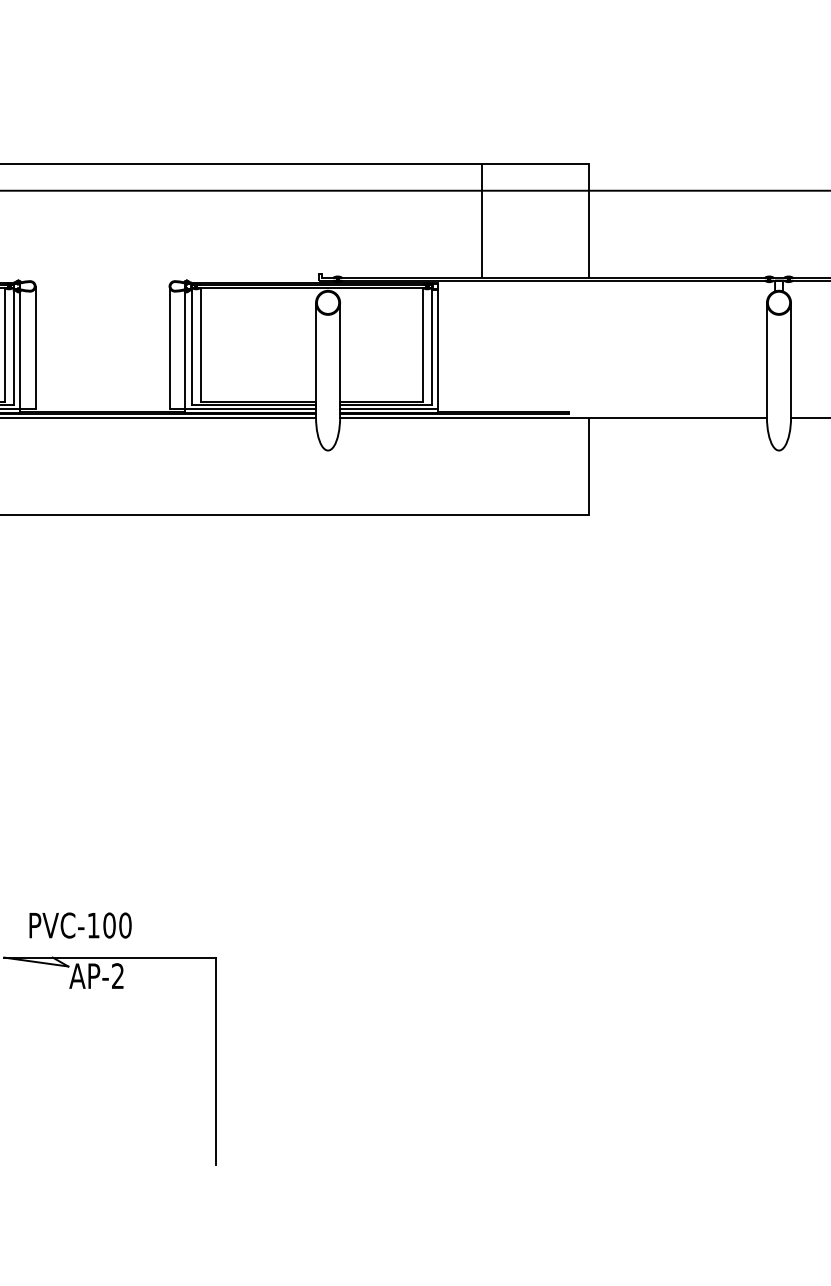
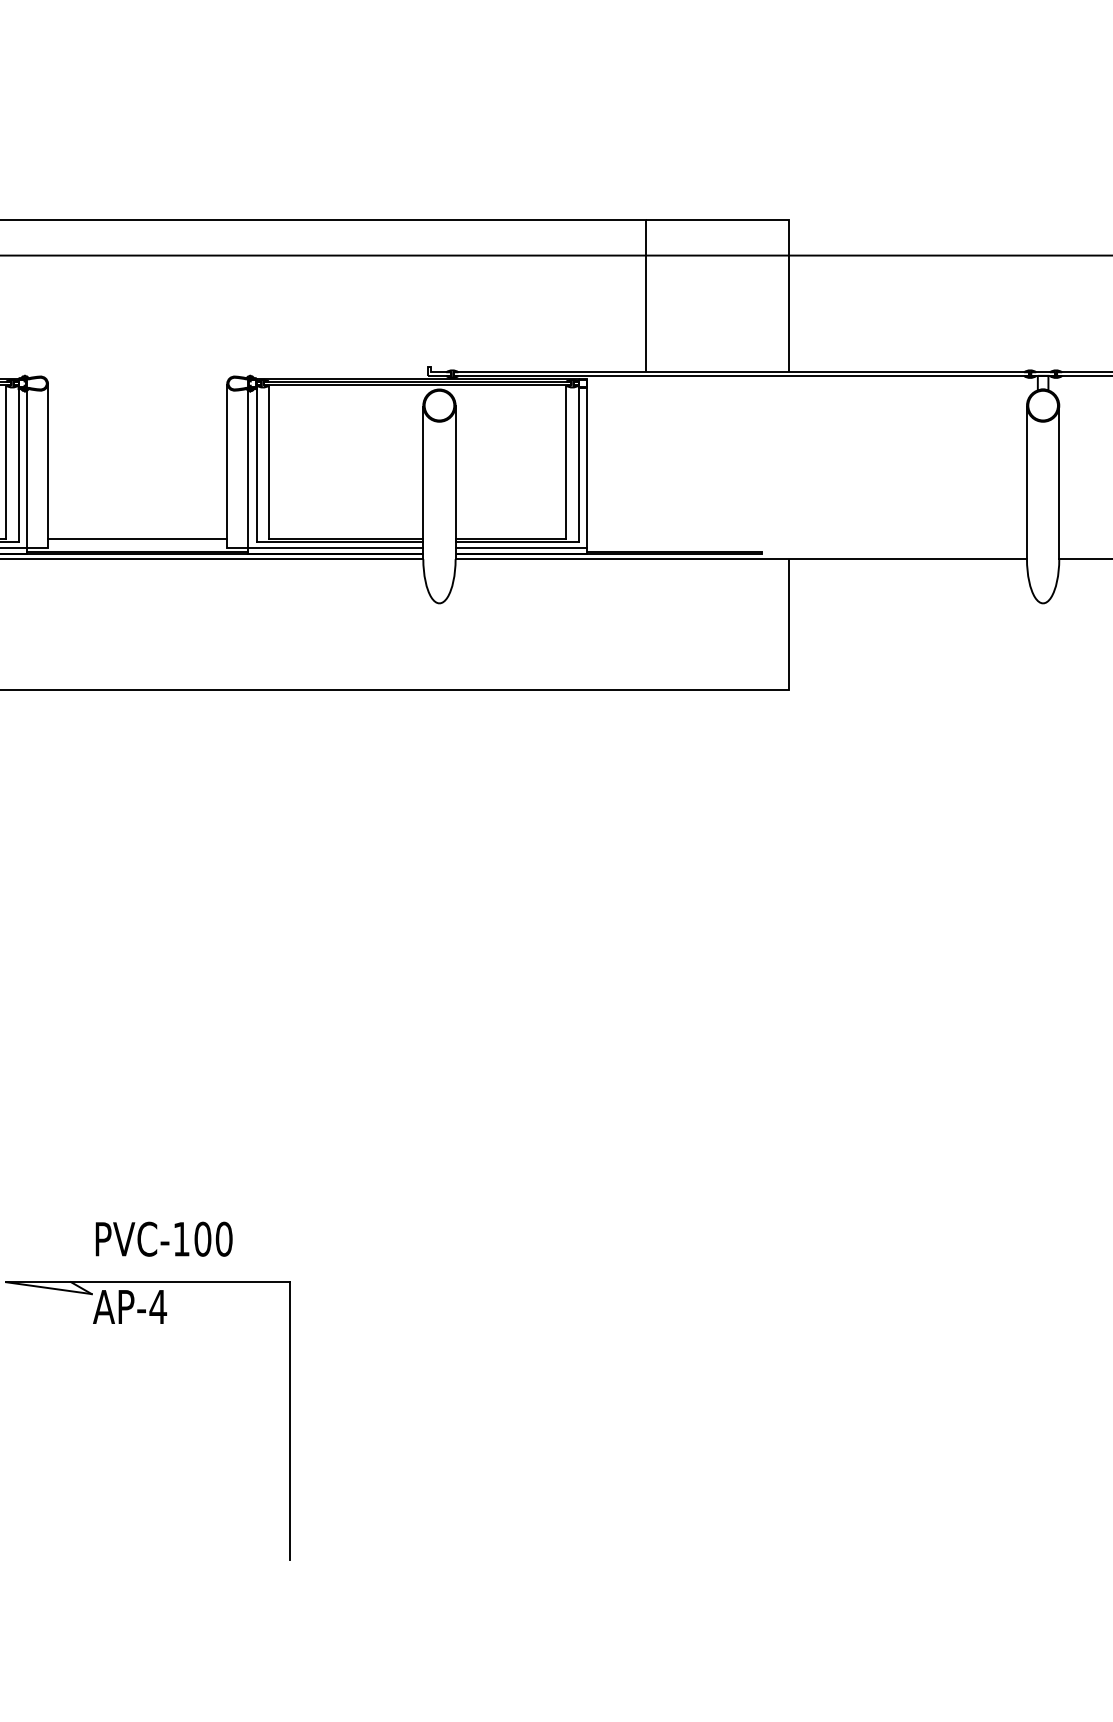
line: (102, 402) -> (137, 539), added
text: (80, 924) -> (163, 1238), moved
text: (118, 975) -> (158, 1306), AP-2 -> AP-4

